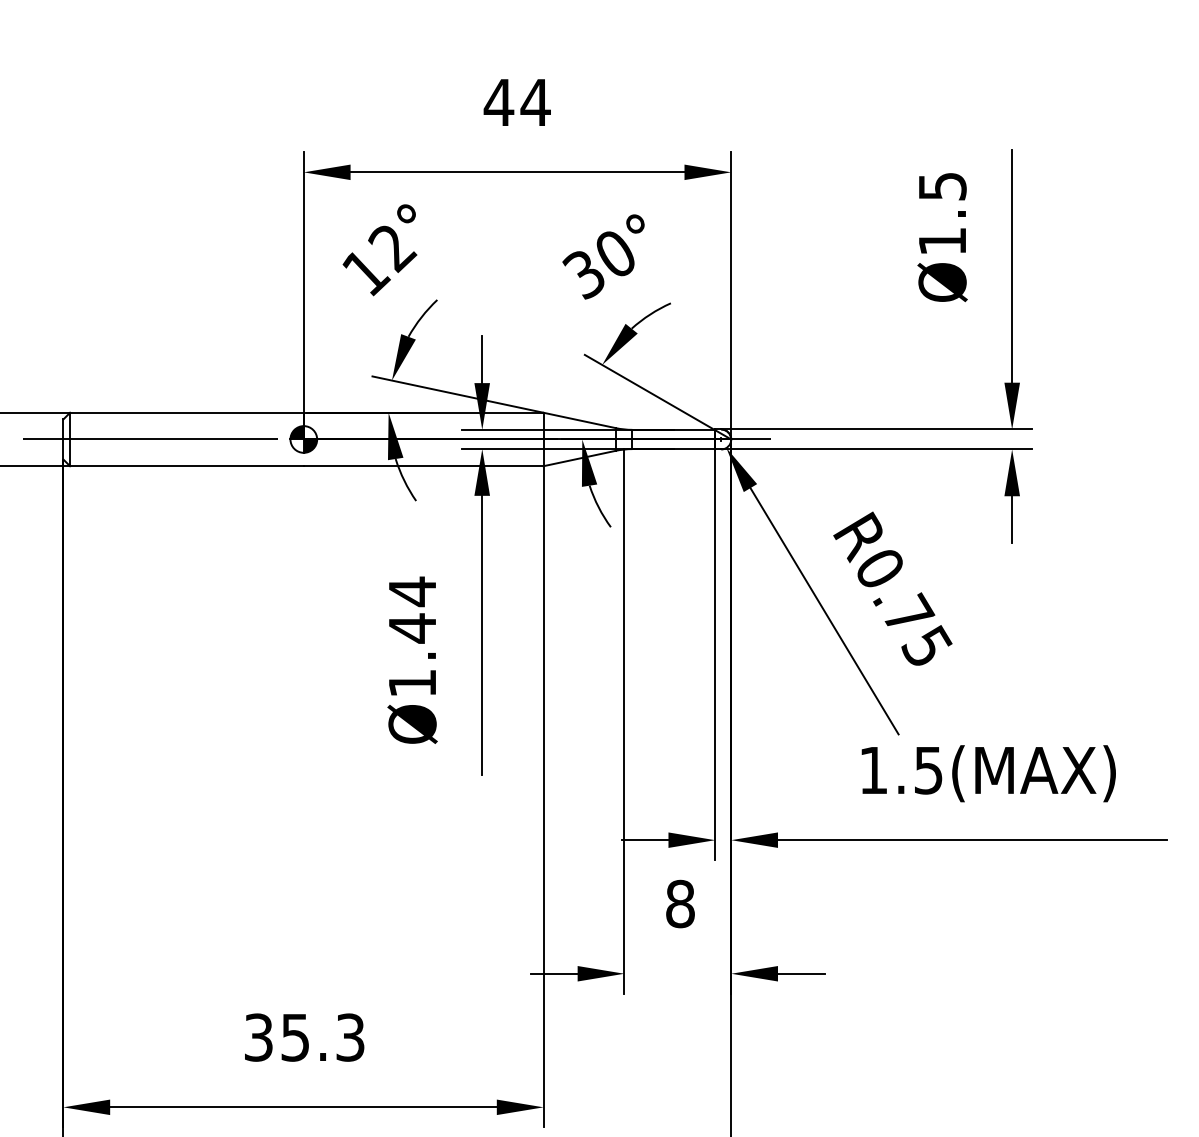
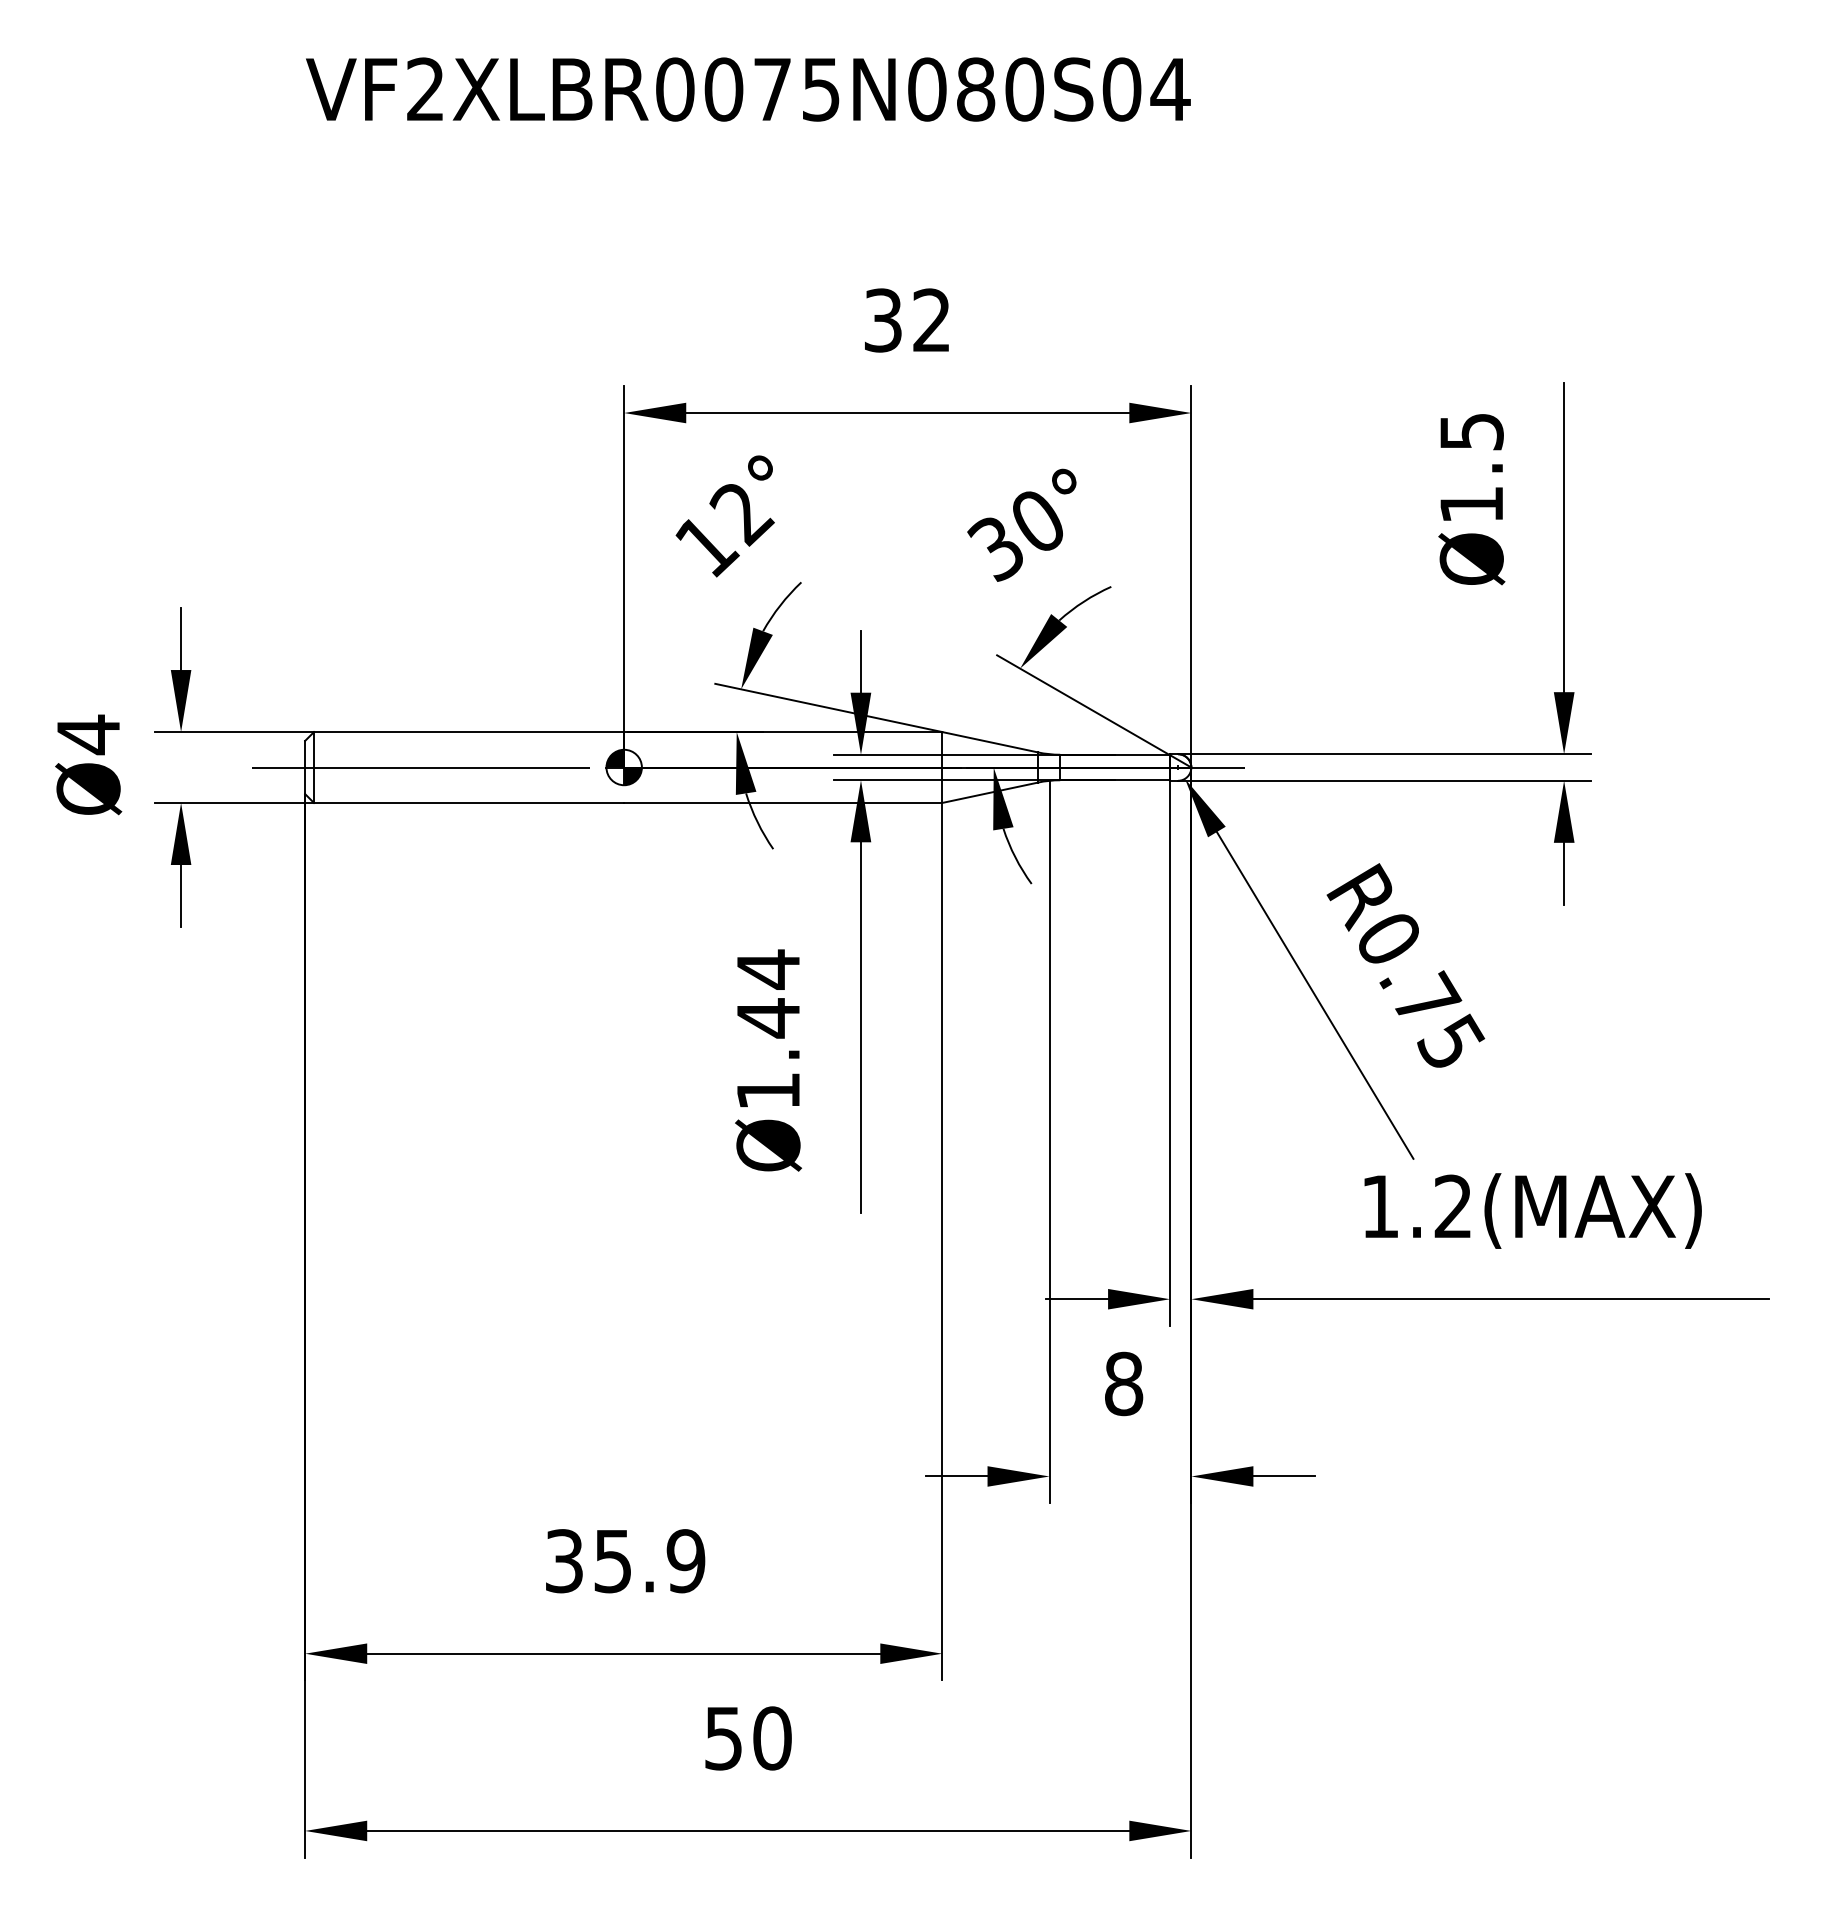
text: (517, 102) -> (907, 320), 44 -> 32
text: (928, 770) -> (1452, 1206), 1.5(MAX) -> 1.2(MAX)
text: (350, 1037) -> (685, 1561), 35.3 -> 35.9

